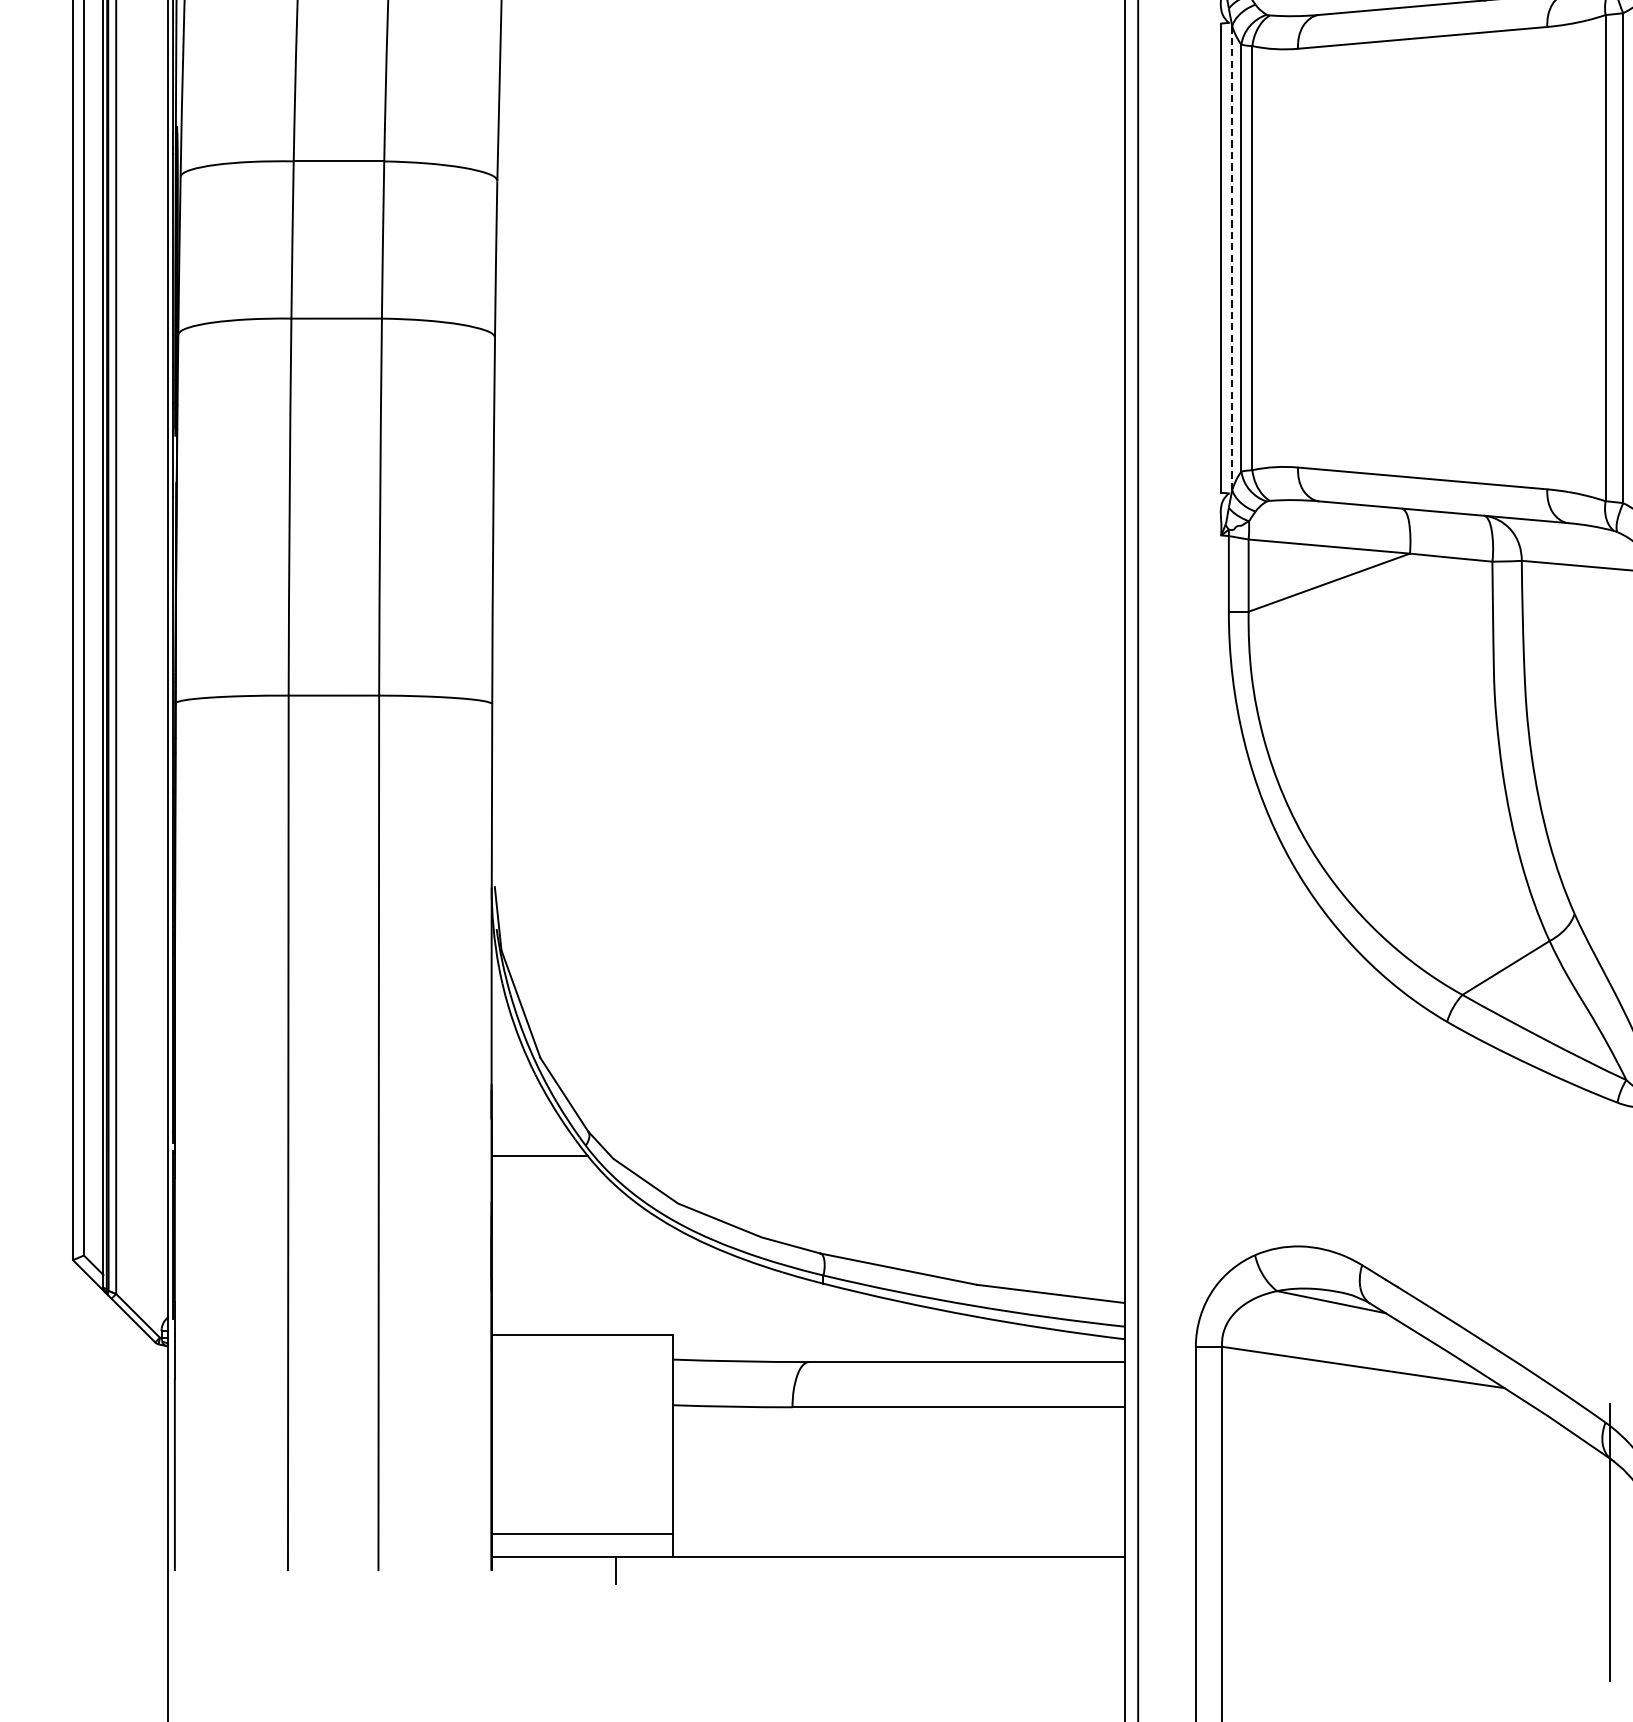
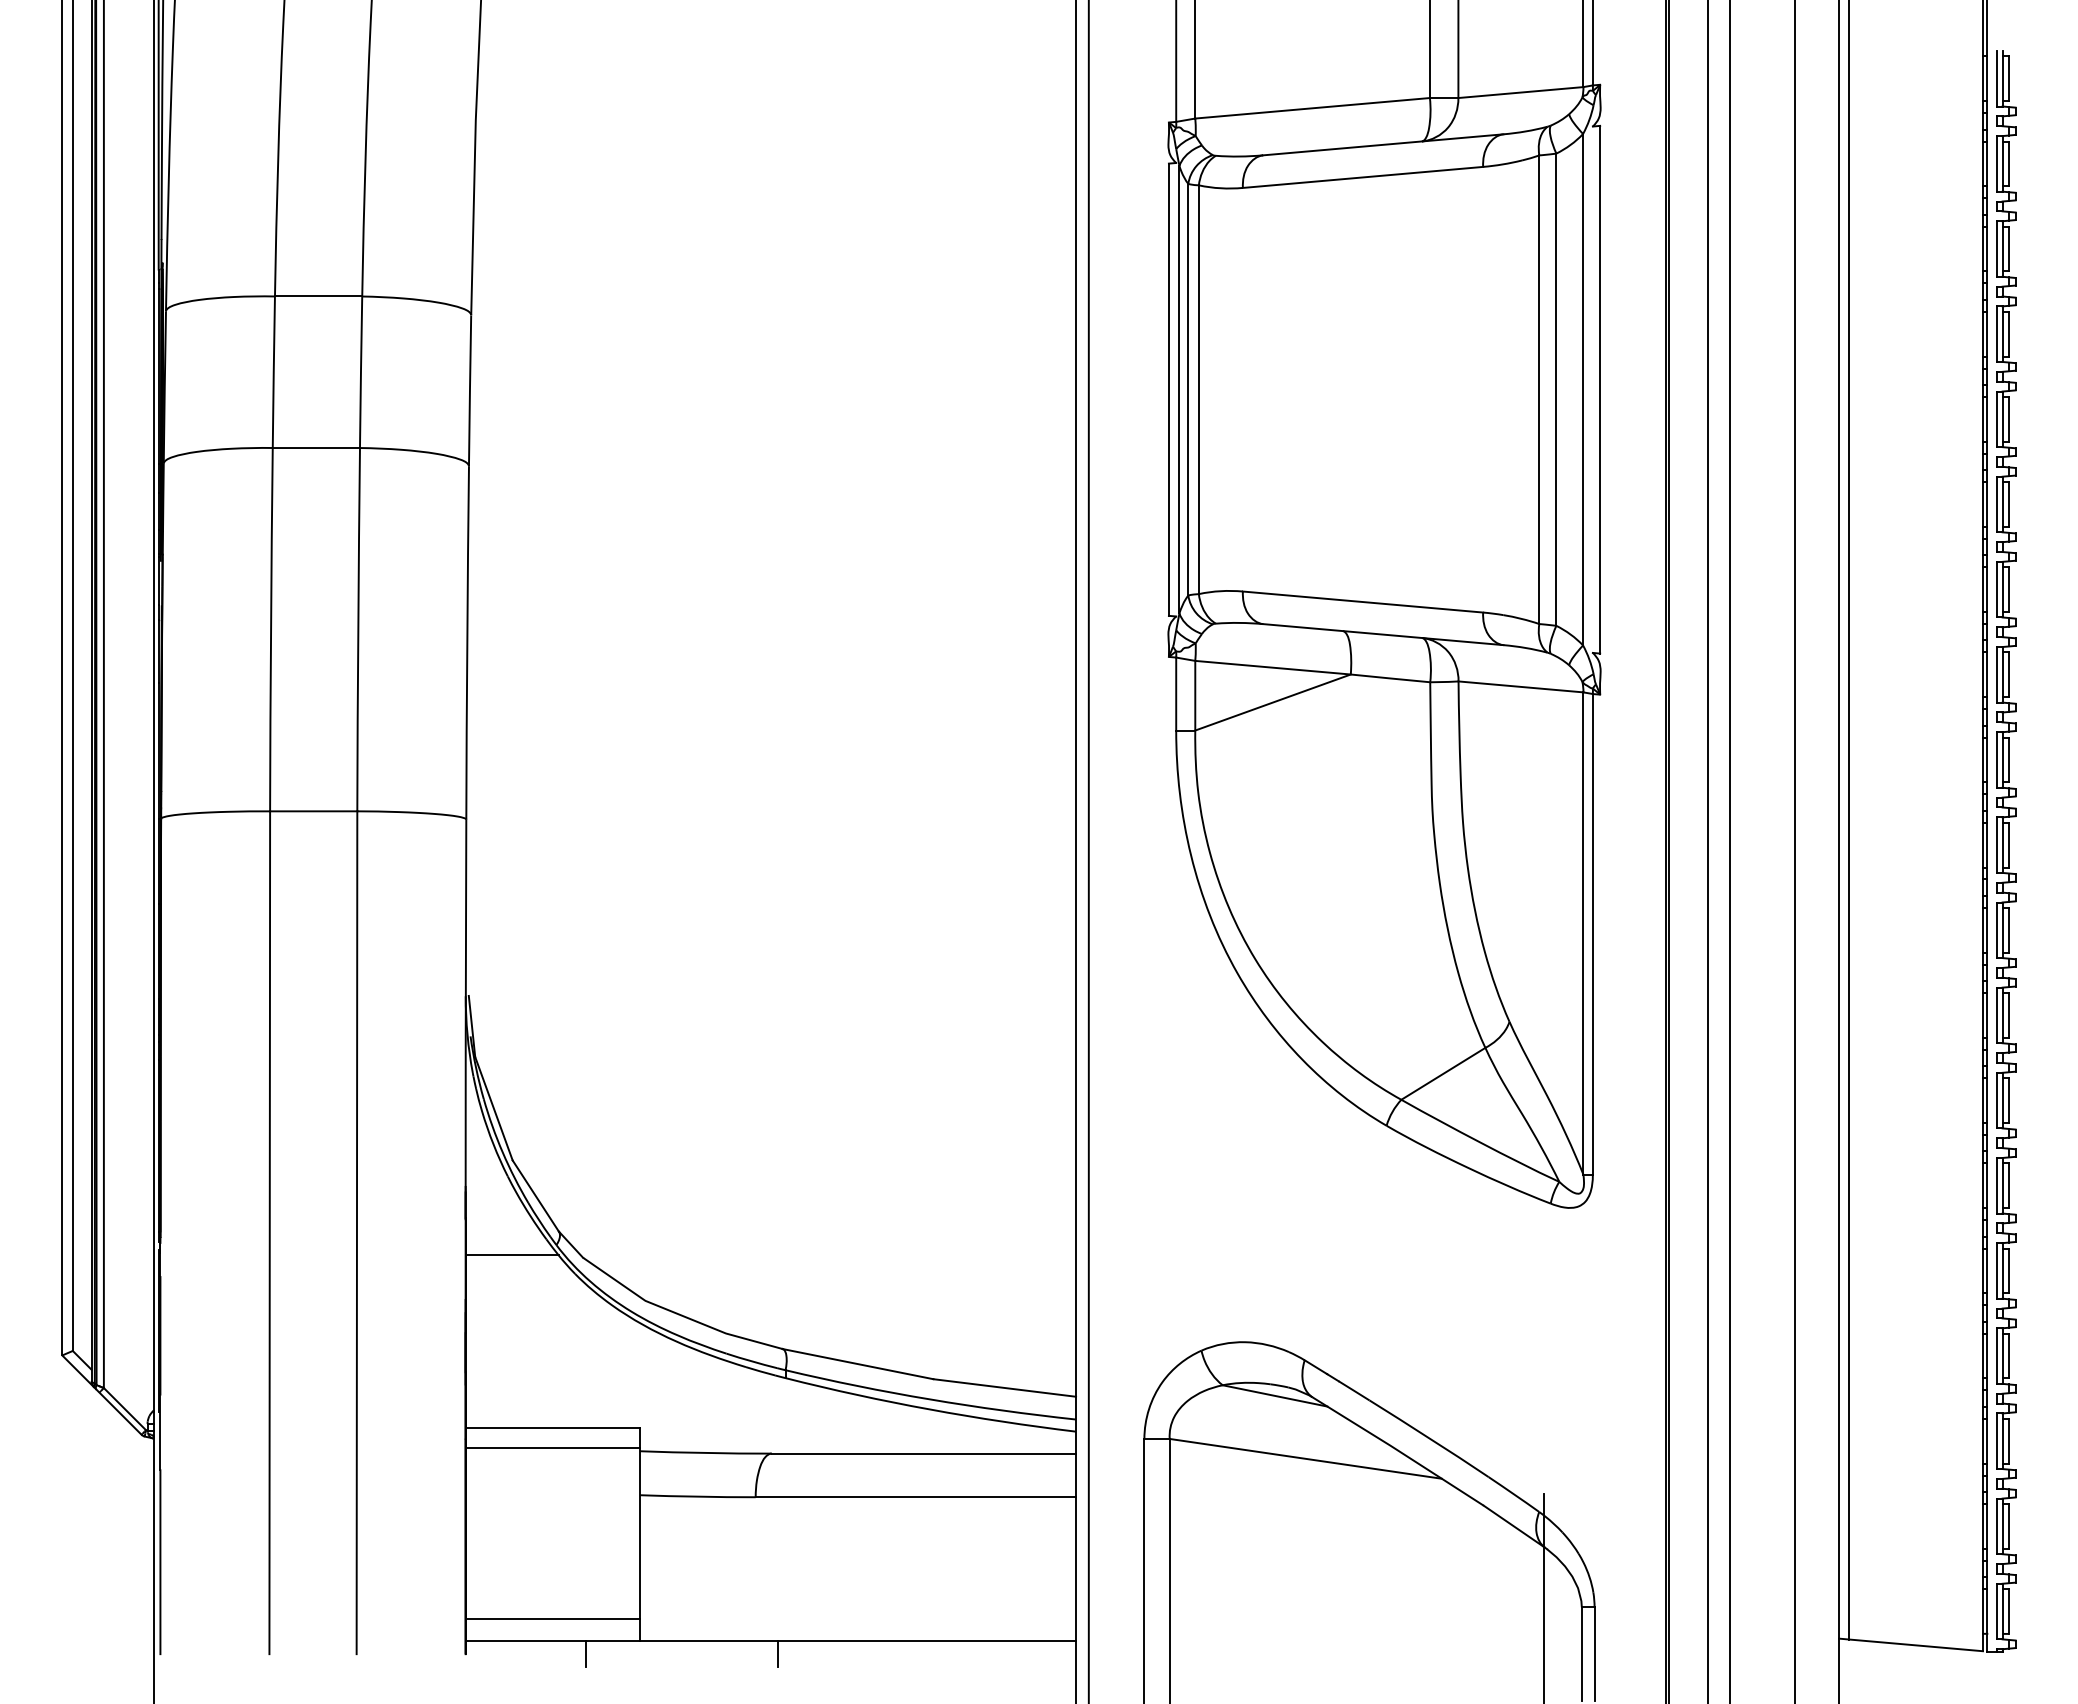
line: (1232, 257) -> (1179, 389), dashed -> solid
line: (581, 1356) -> (552, 1448), added
line: (815, 1570) -> (777, 1654), added

